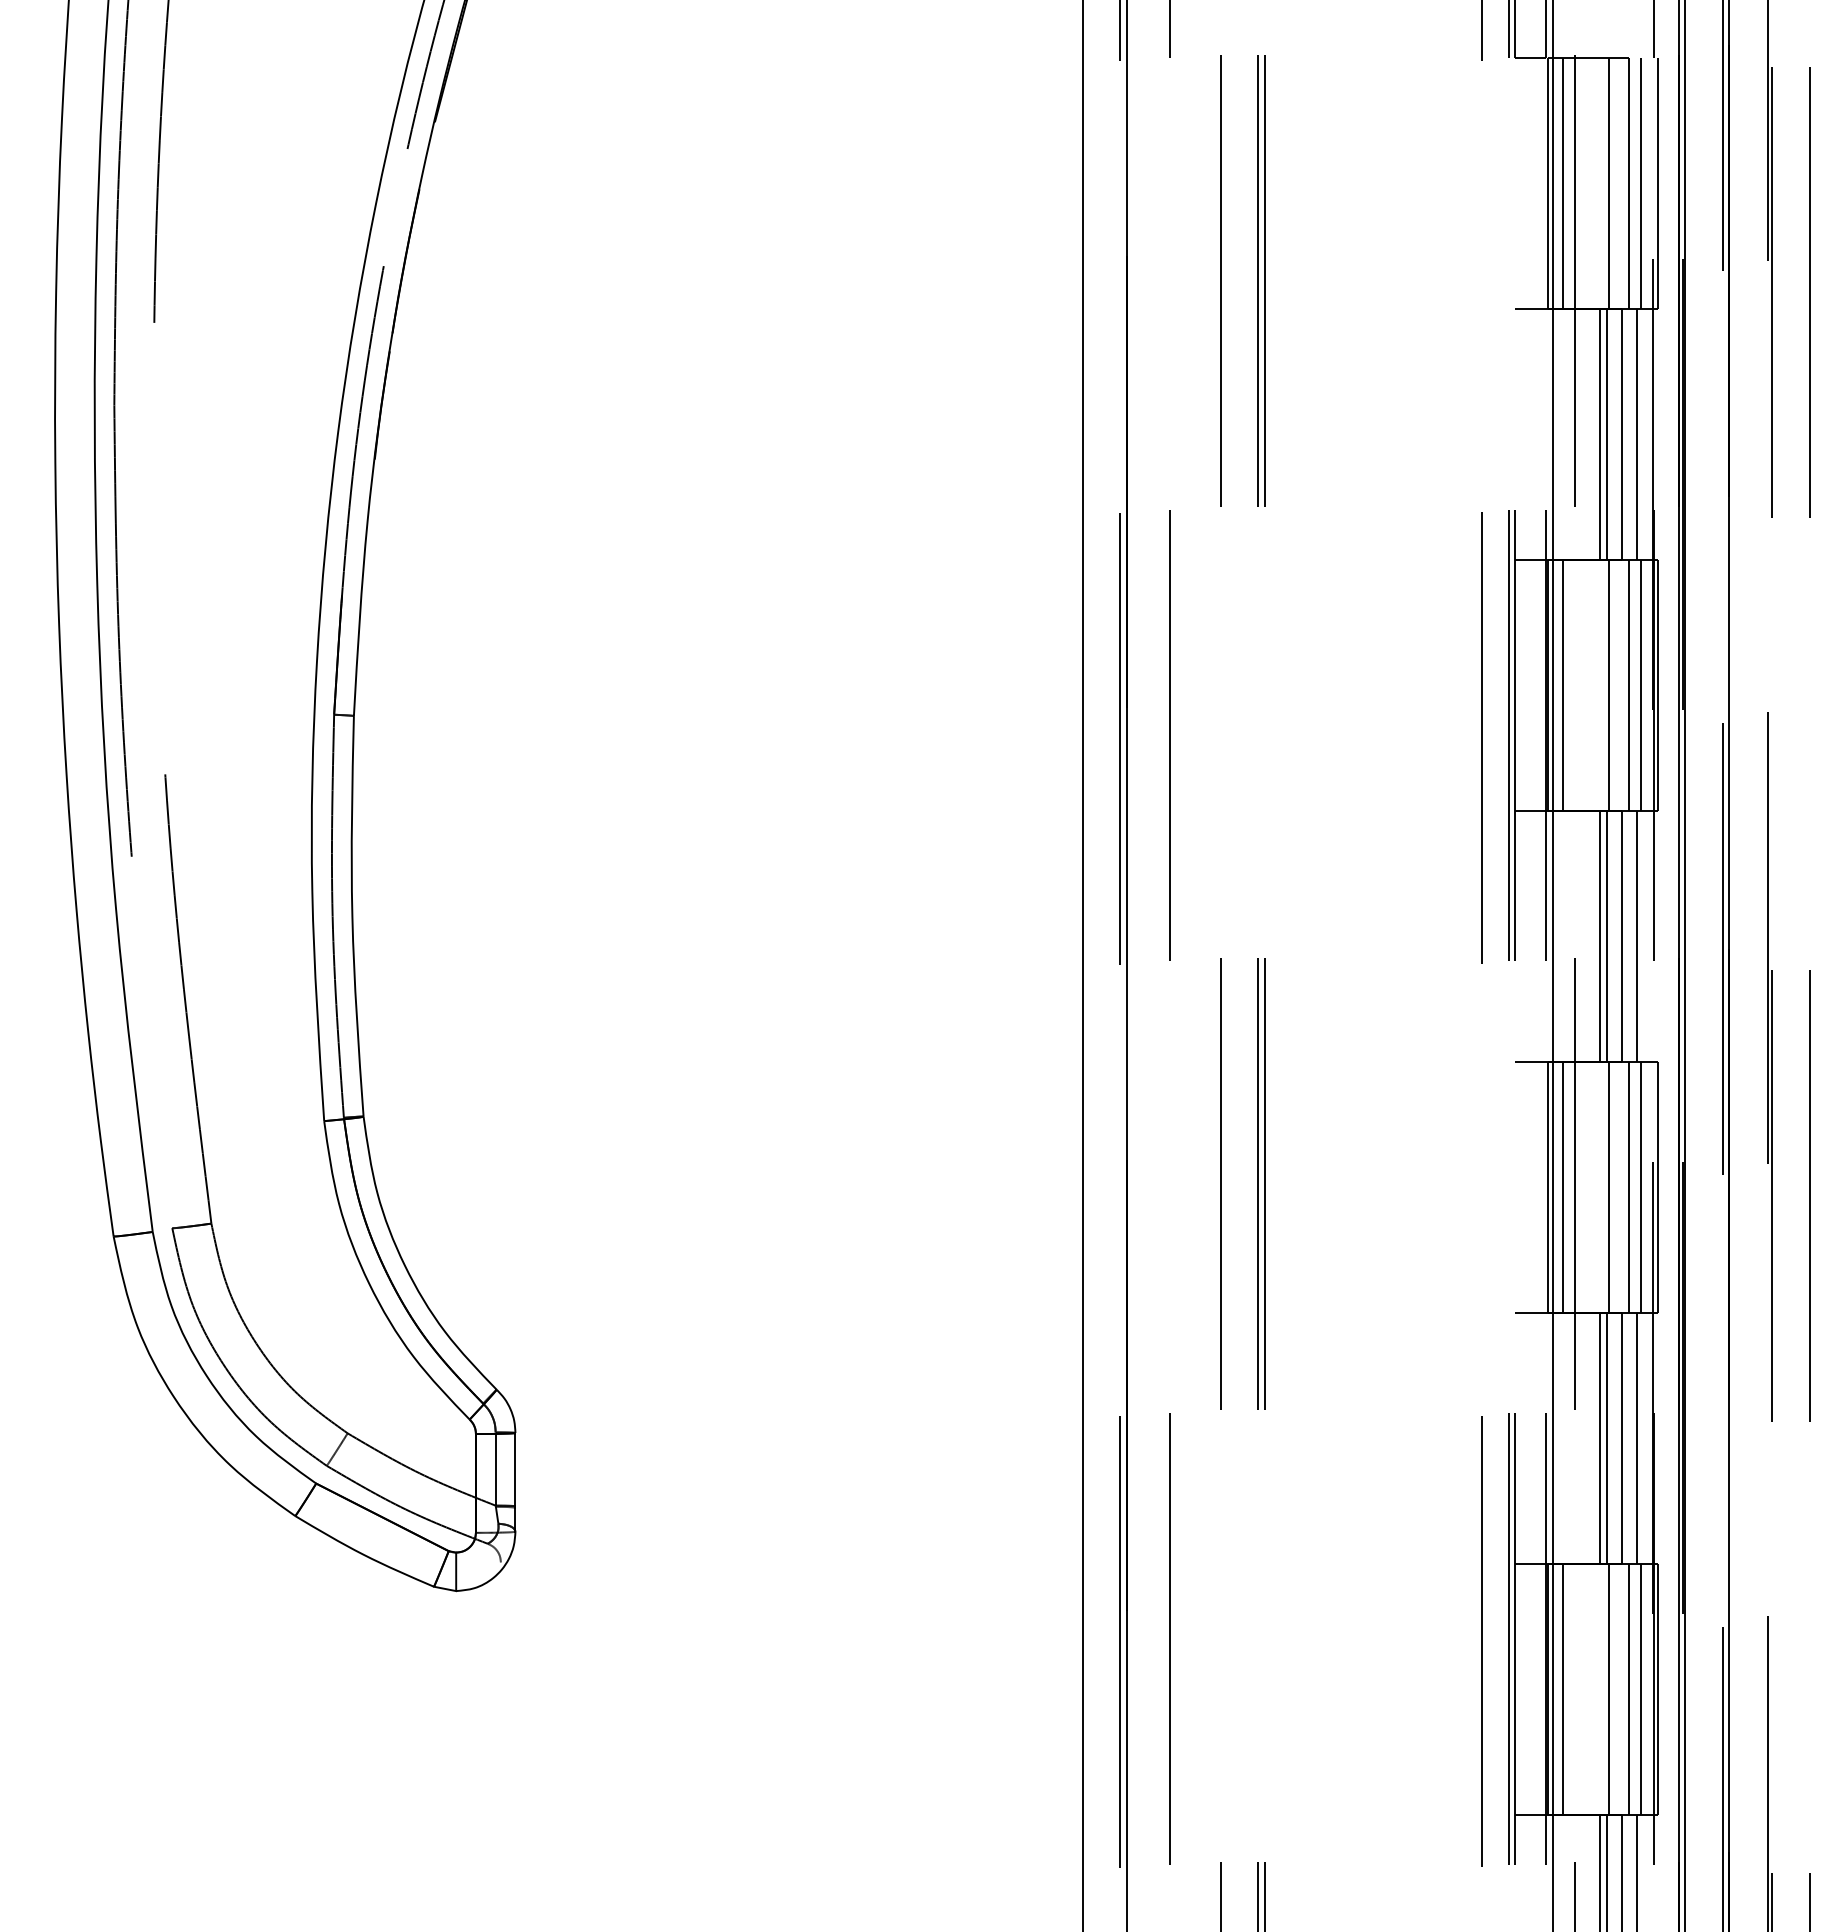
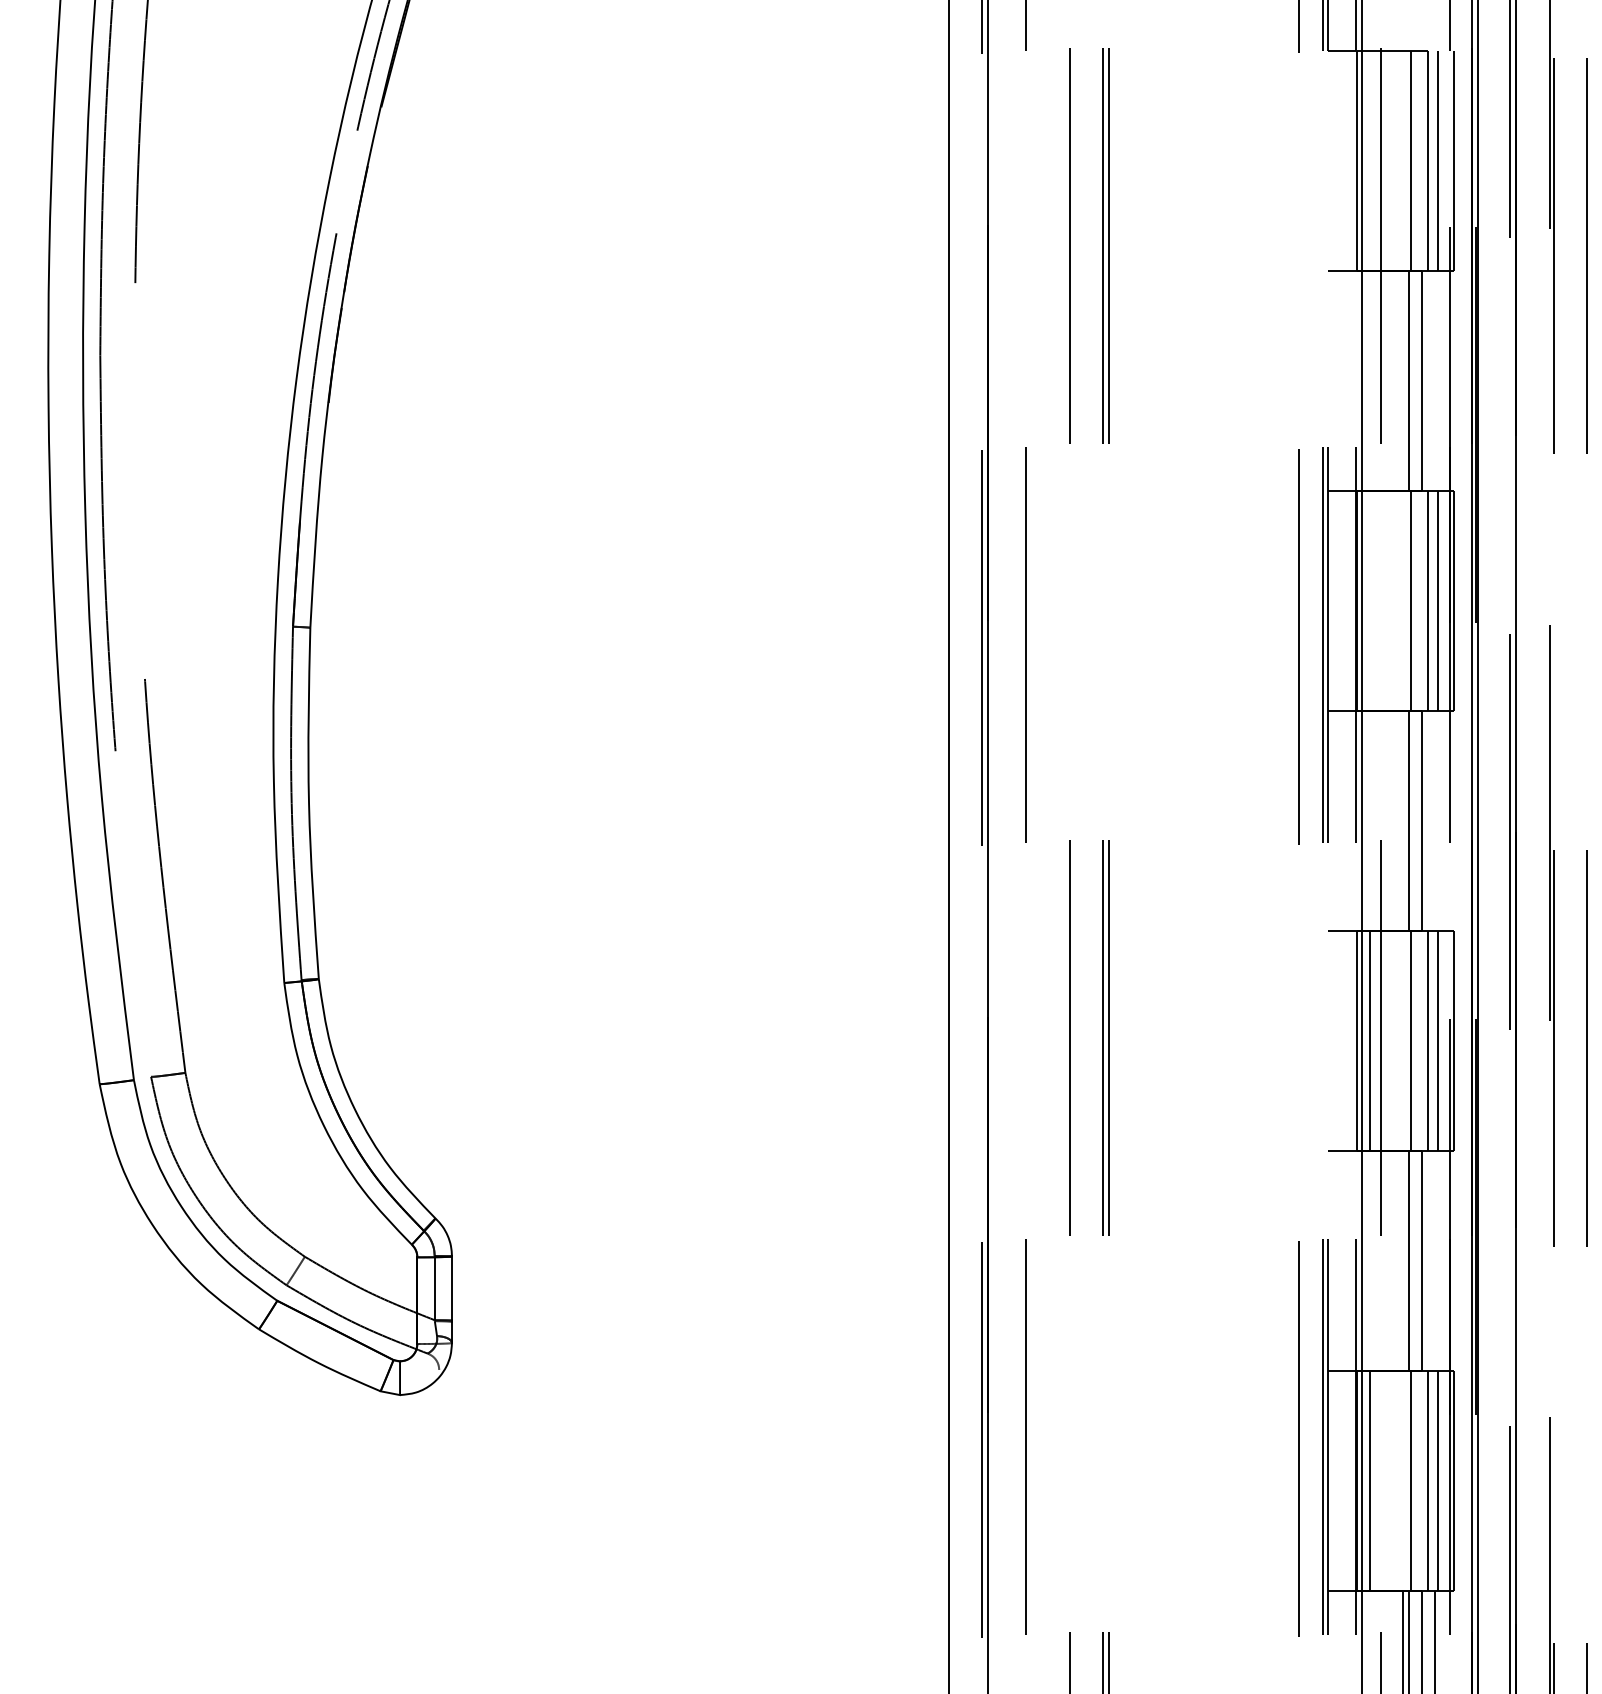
line: (1562, 182) -> (1370, 160), removed
line: (1600, 433) -> (1403, 380), removed
line: (1636, 433) -> (1434, 380), removed
line: (1562, 684) -> (1370, 600), removed
line: (1600, 935) -> (1403, 820), removed
line: (1636, 935) -> (1434, 820), removed
line: (1600, 1437) -> (1403, 1260), removed
line: (1636, 1437) -> (1434, 1260), removed

